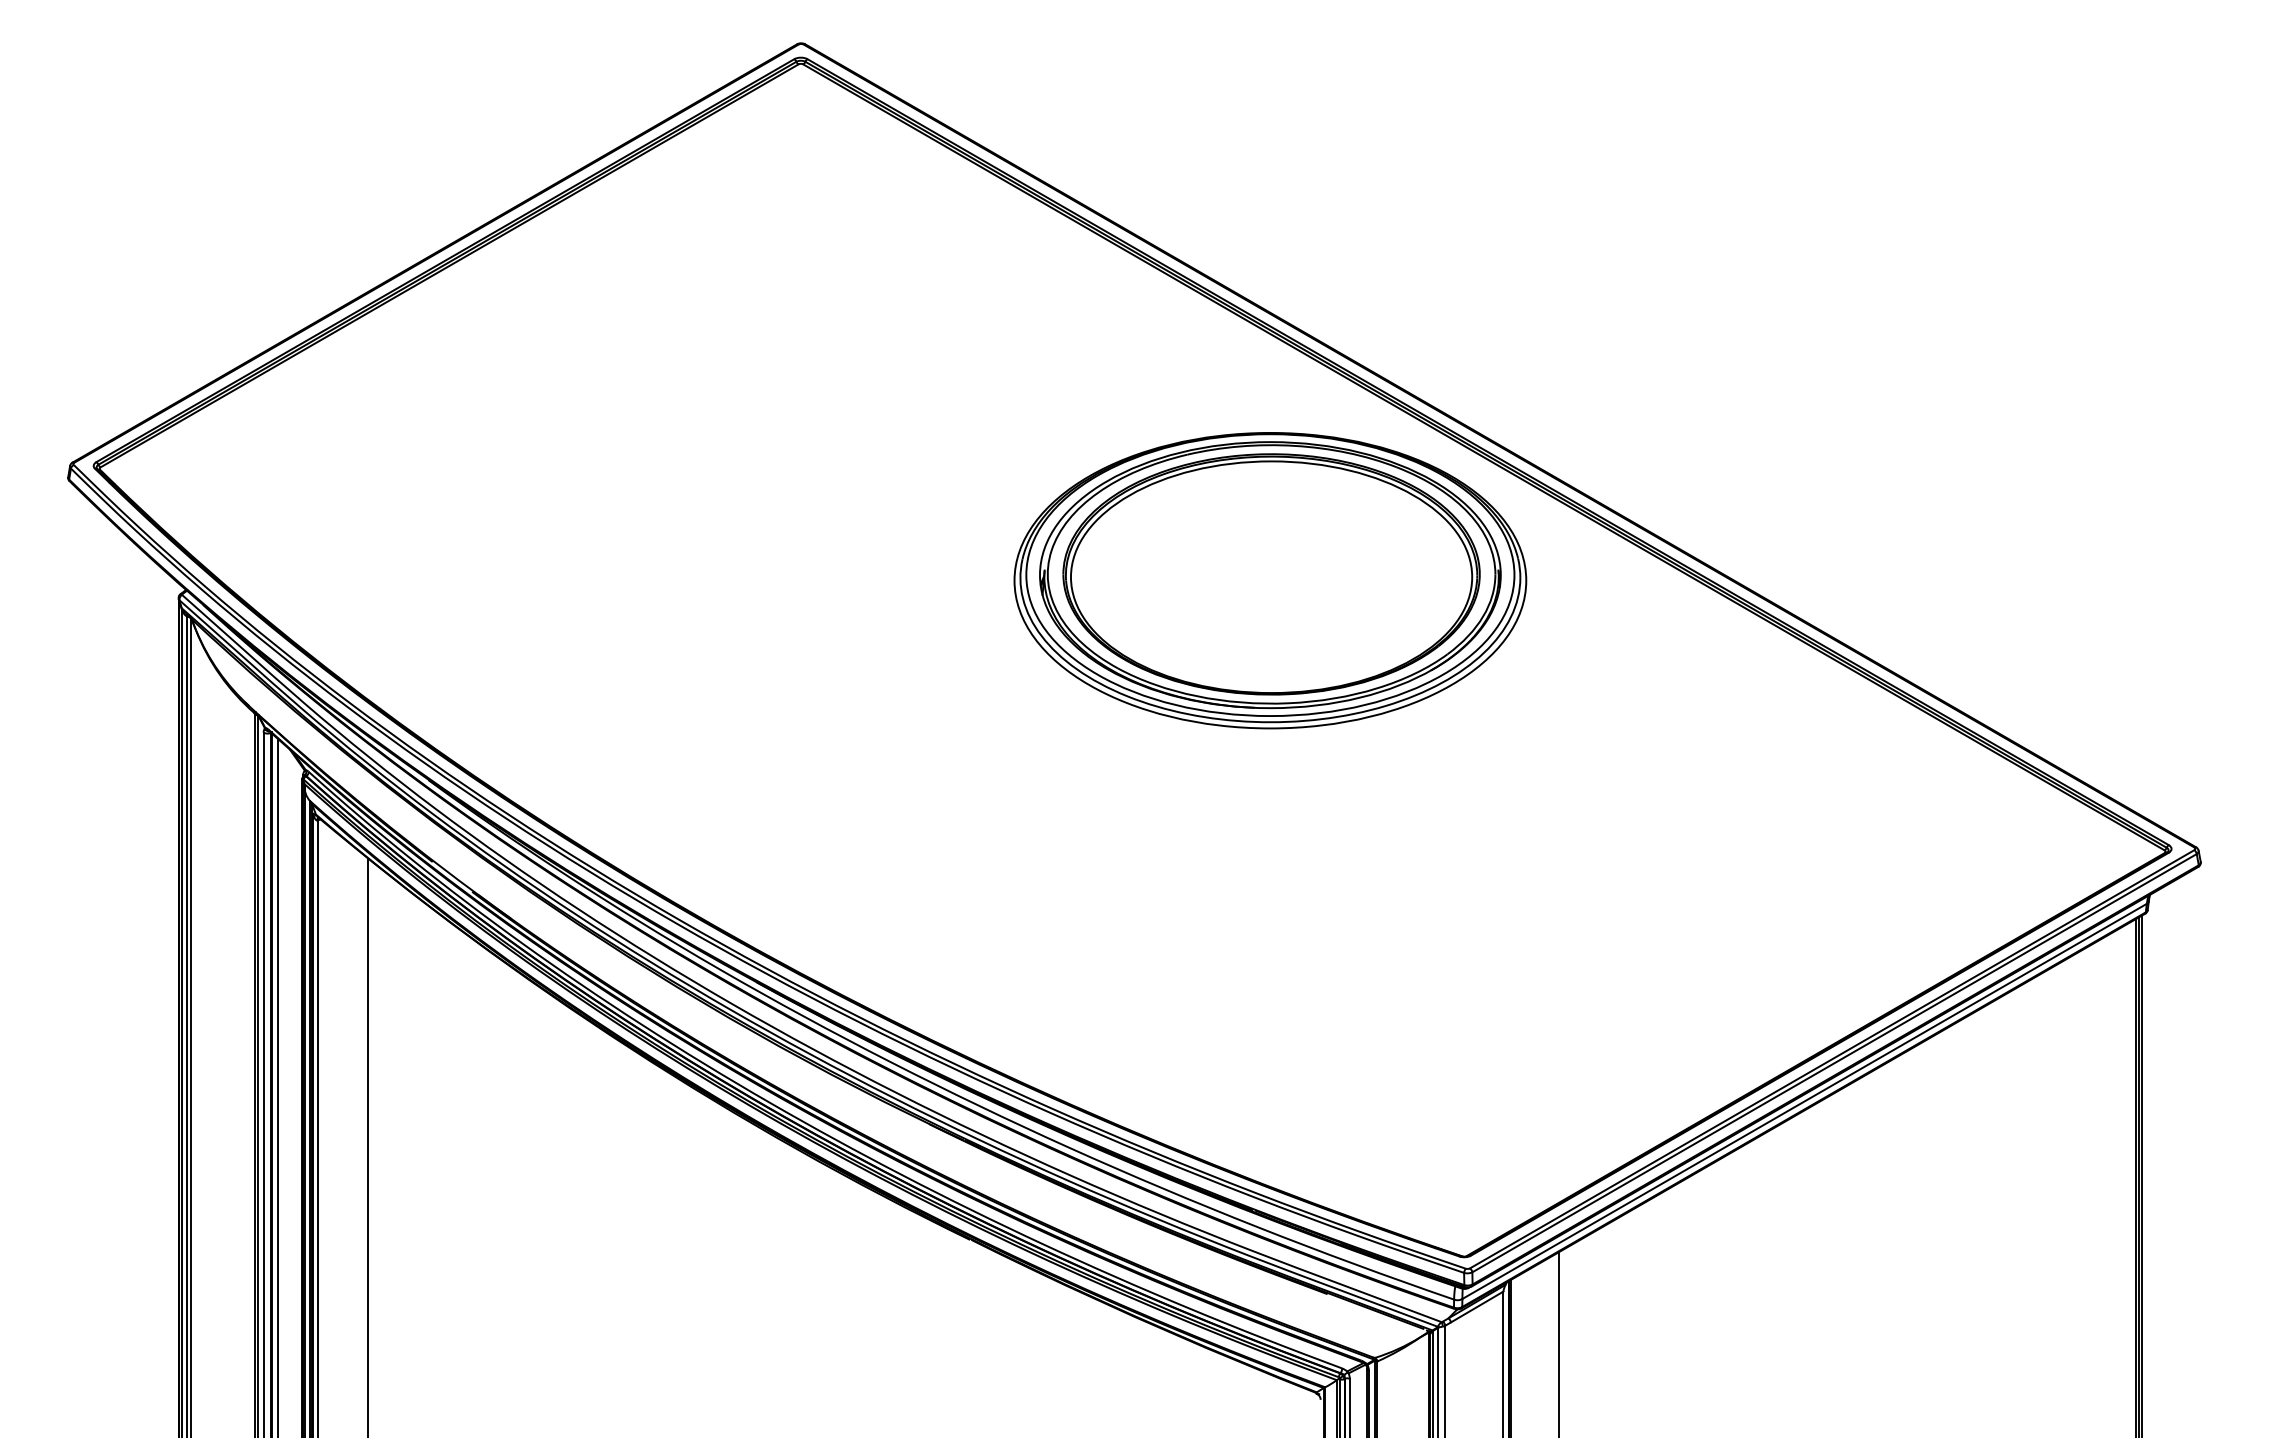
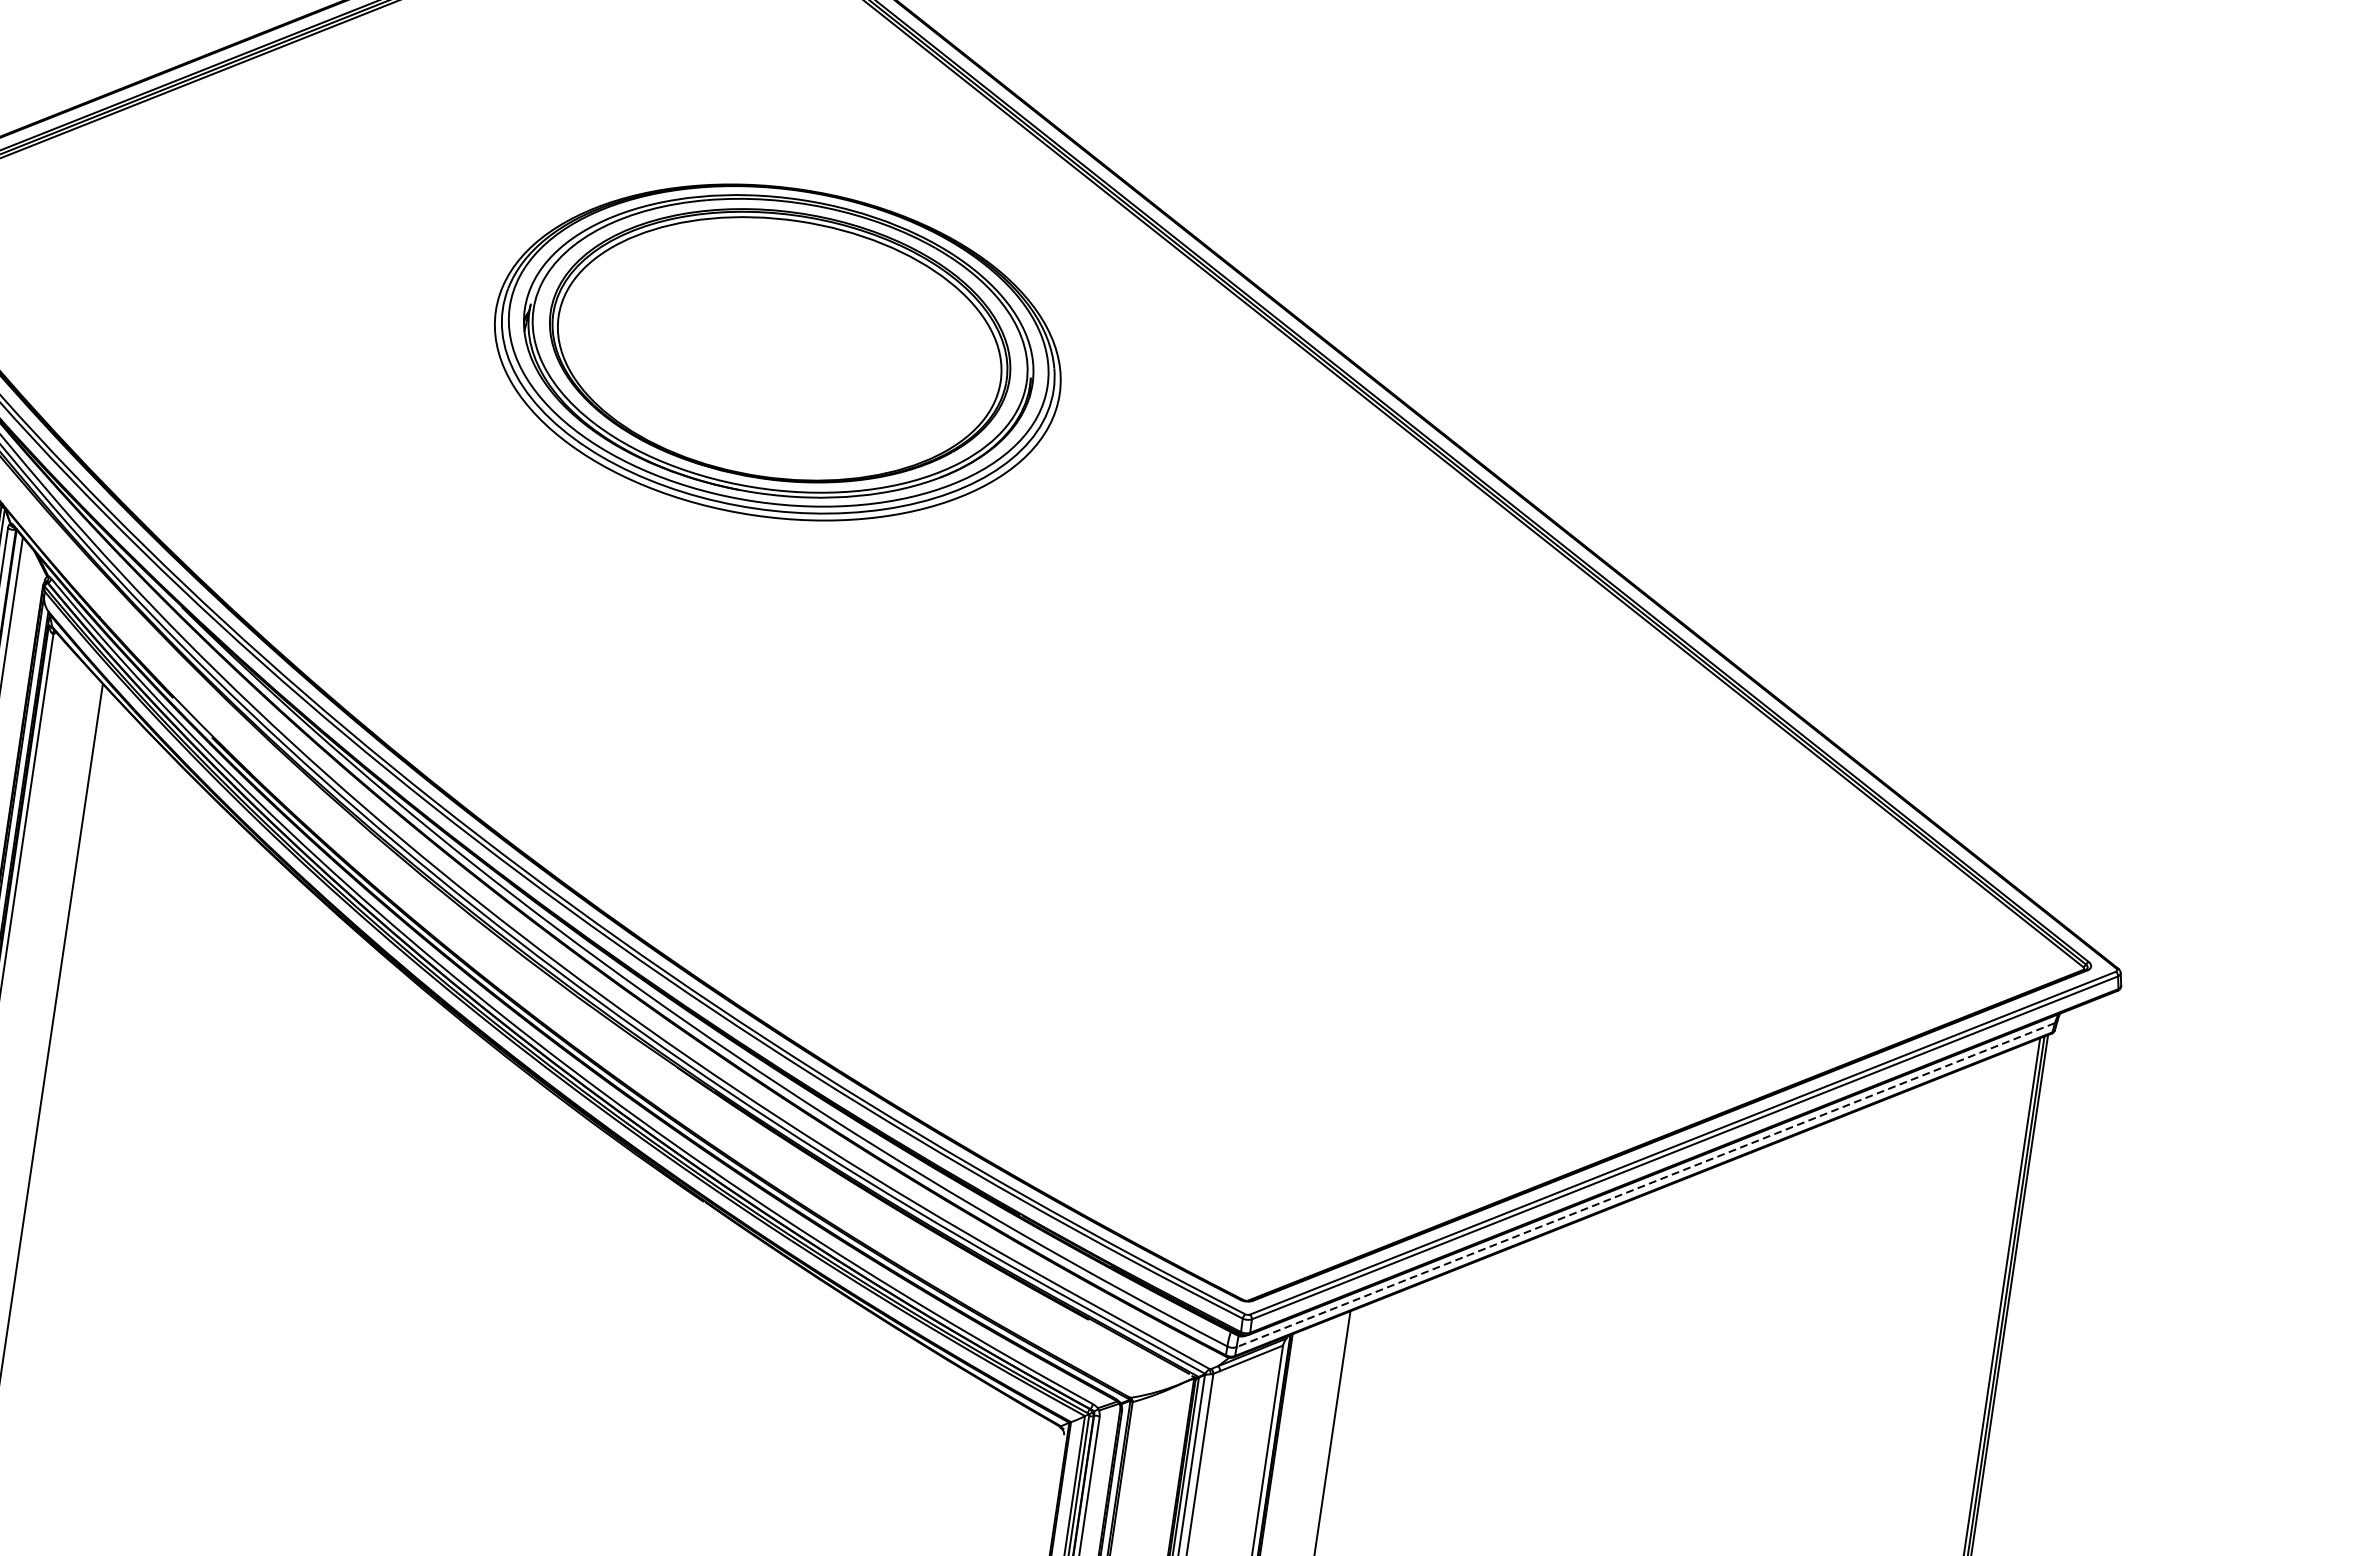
part: (1270, 580) -> (777, 352), moved
line: (1804, 1101) -> (1645, 1185), solid -> dashed

